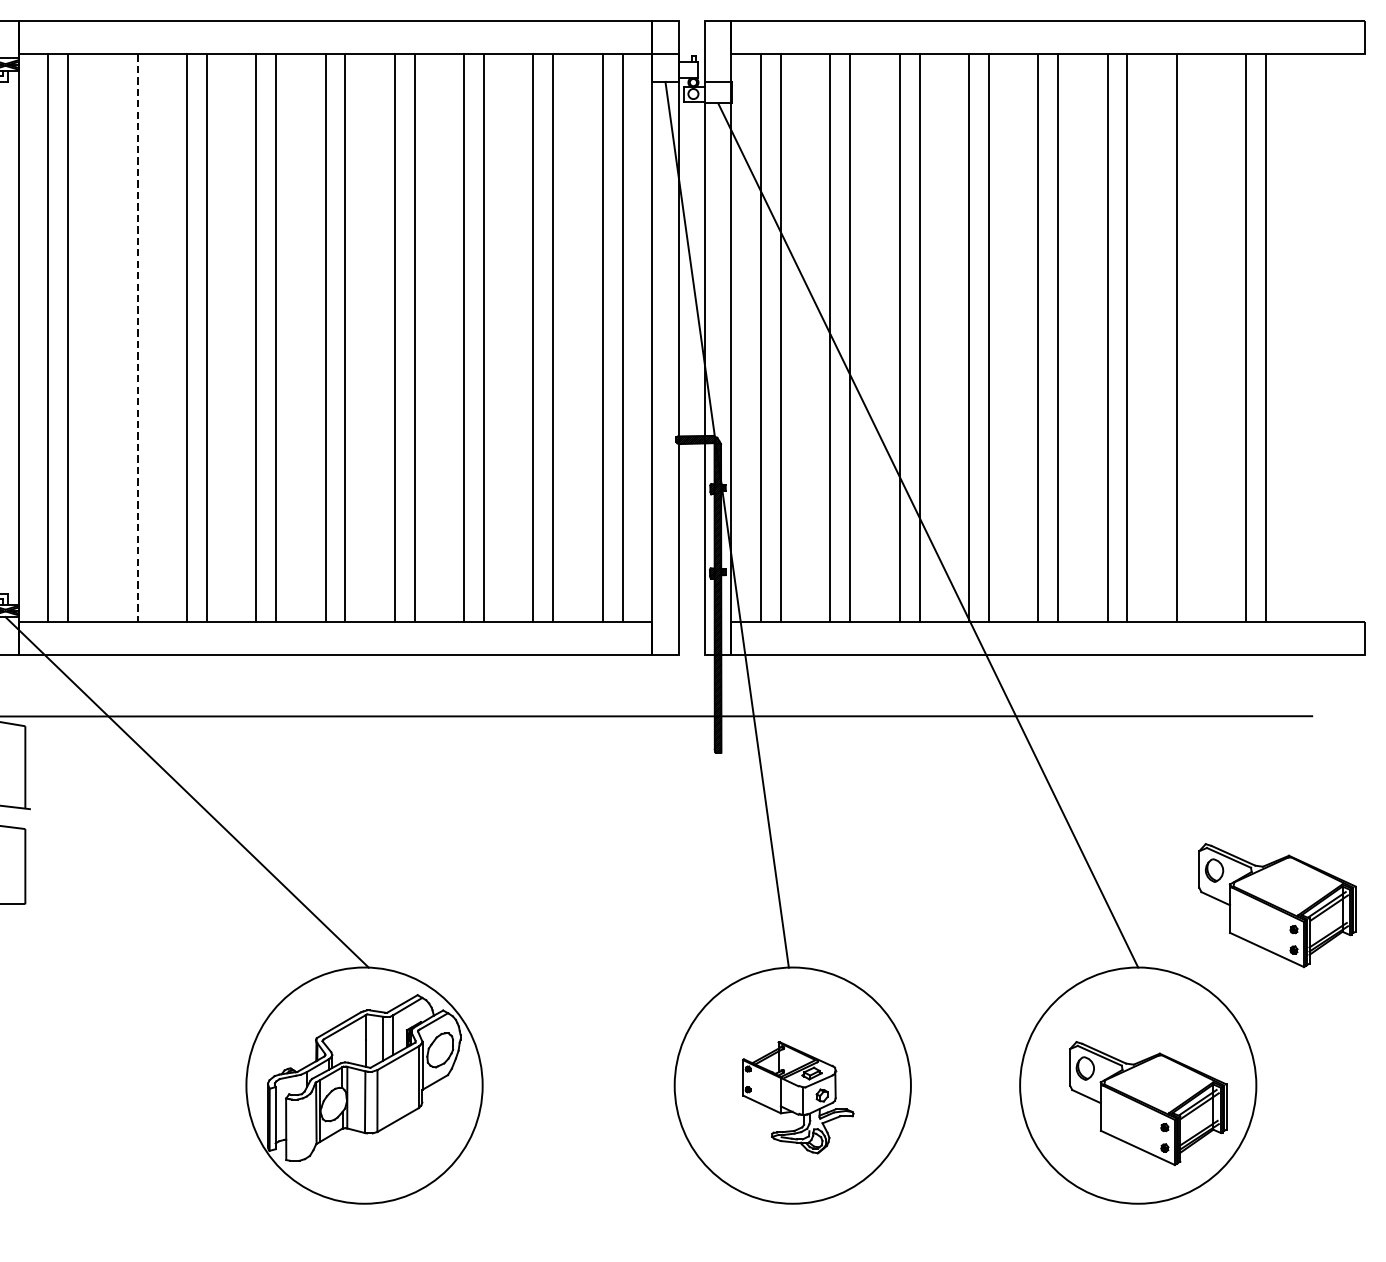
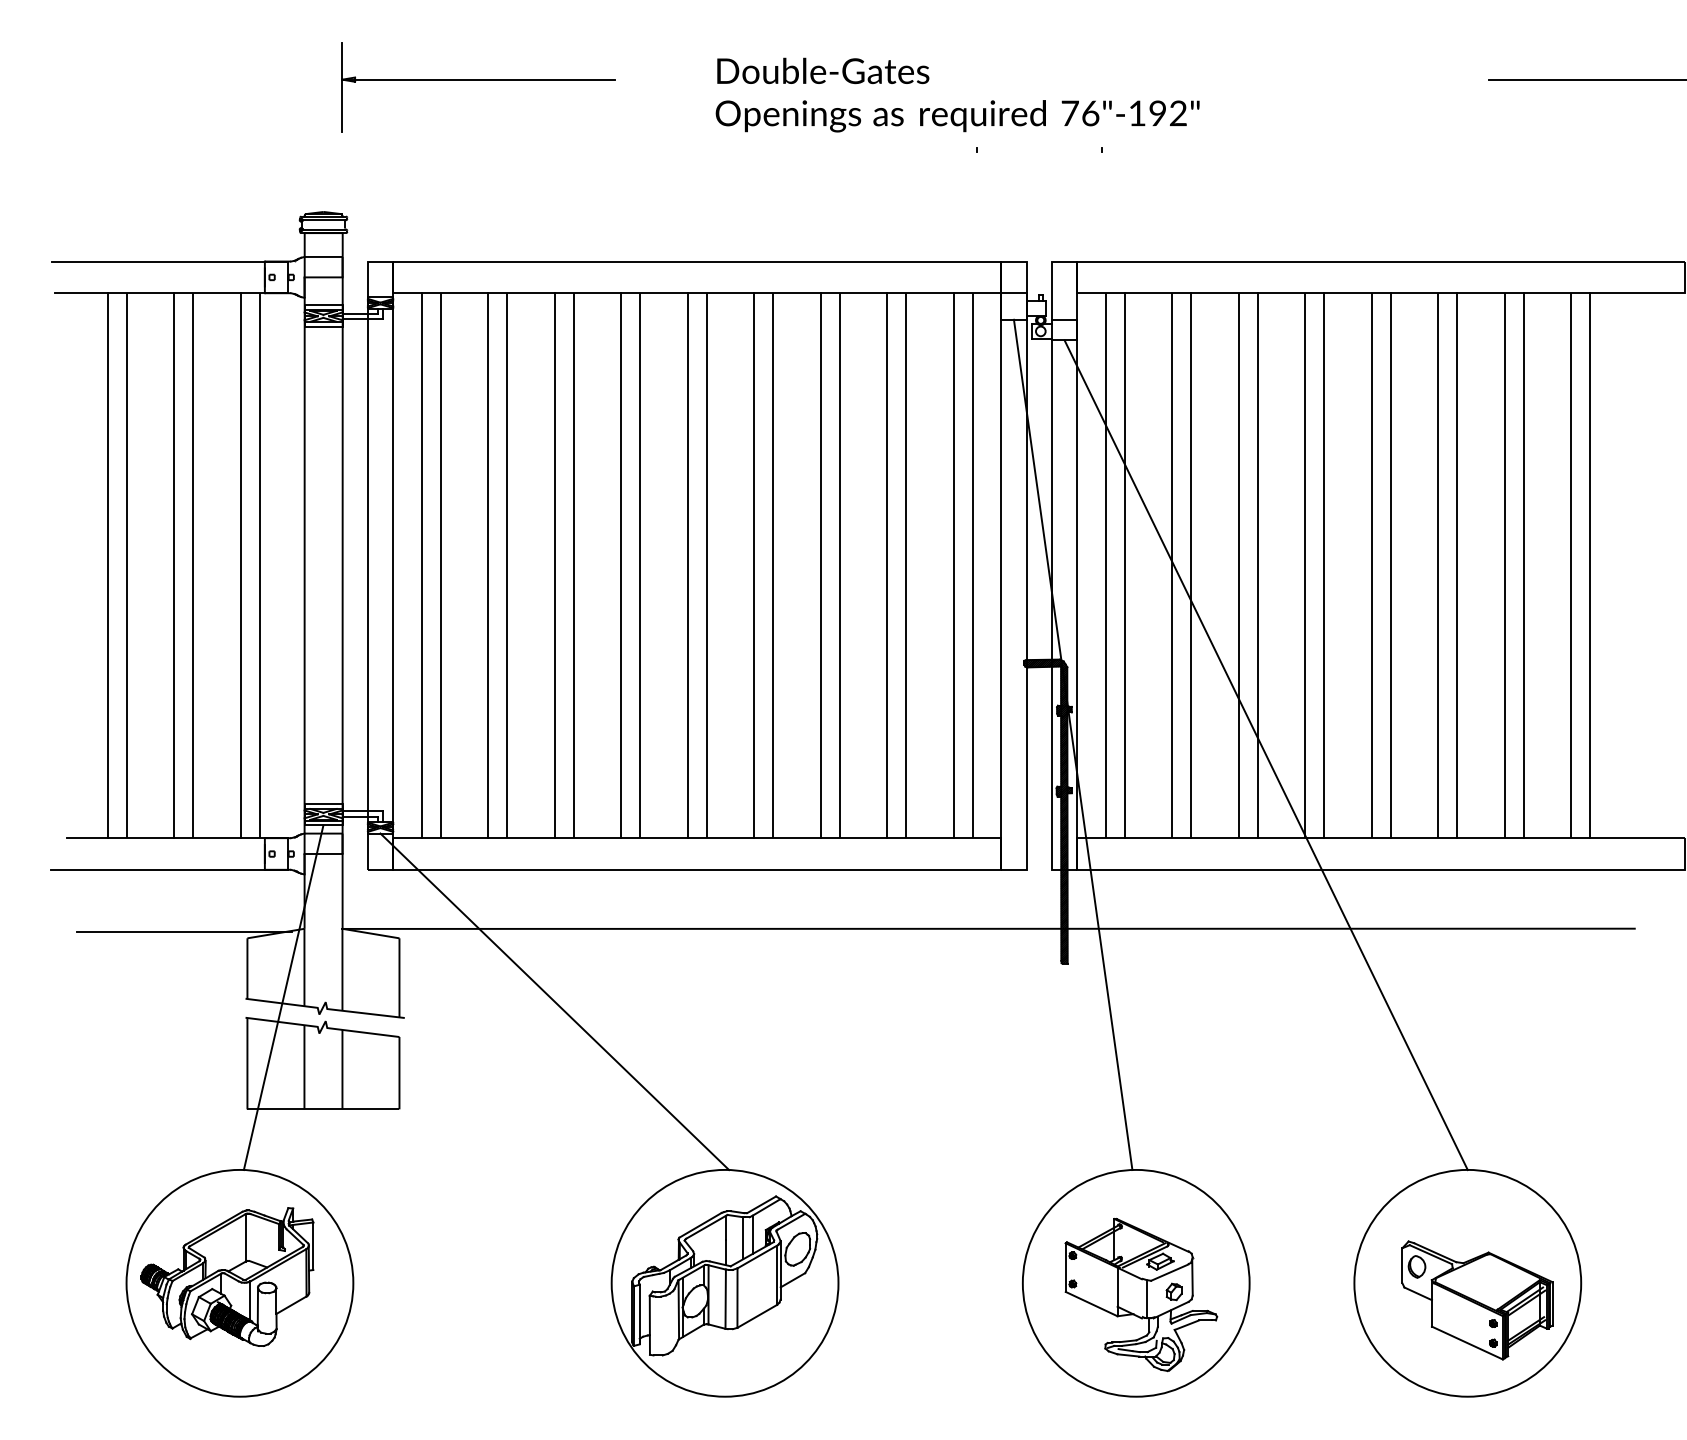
line: (118, 337) -> (488, 565), added
line: (1196, 337) -> (1523, 565), added
line: (137, 338) -> (507, 566), dashed -> solid
part: (1277, 905) -> (1601, 1110), removed
part: (798, 1097) -> (1141, 1294), size x1.43

